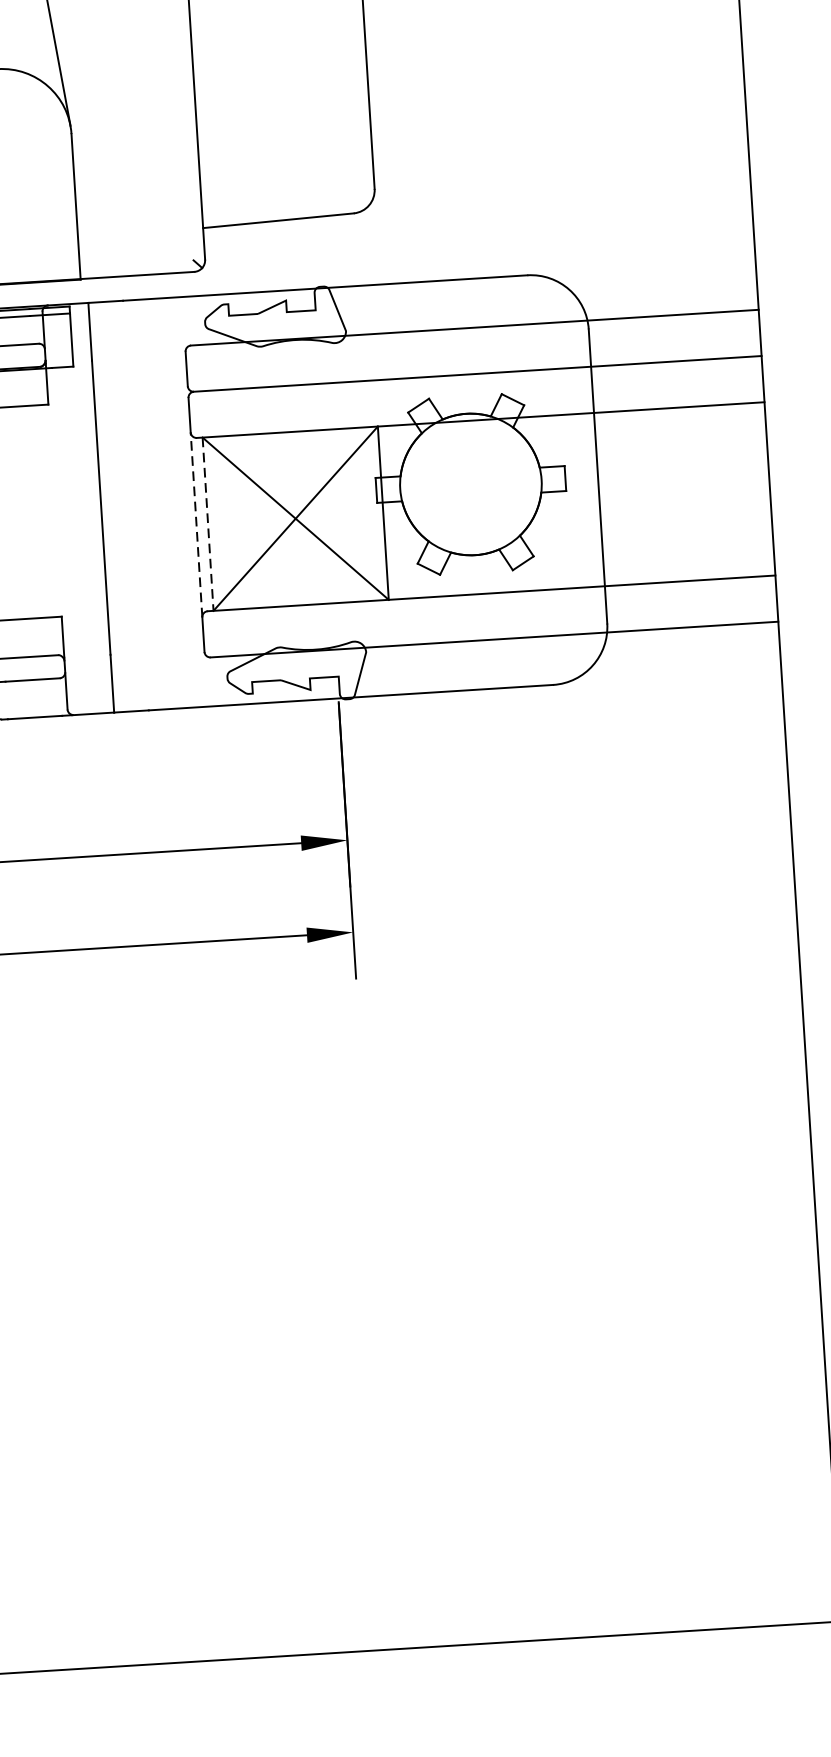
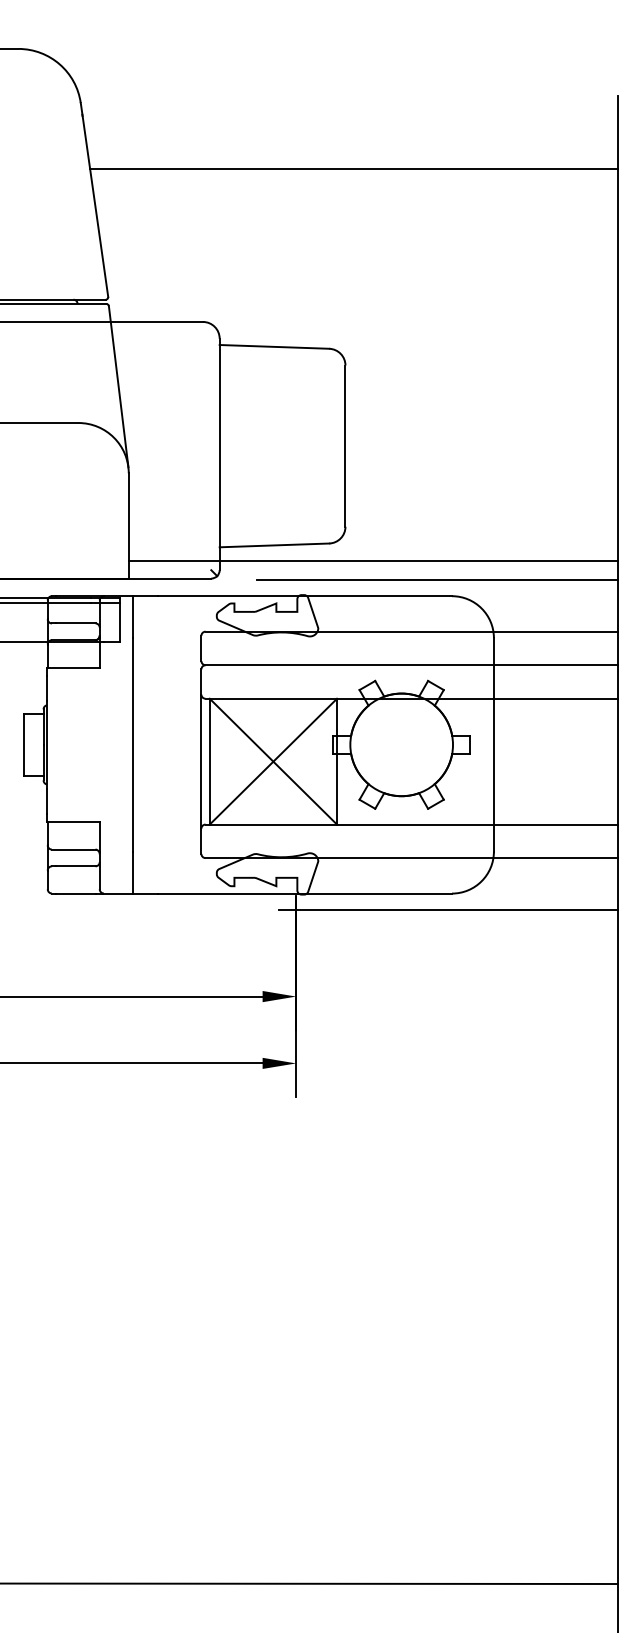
line: (414, 233) -> (372, 560), added
line: (506, 254) -> (437, 580), added
line: (196, 524) -> (201, 761), dashed -> solid
line: (207, 524) -> (209, 761), dashed -> solid
line: (548, 707) -> (447, 909), added

